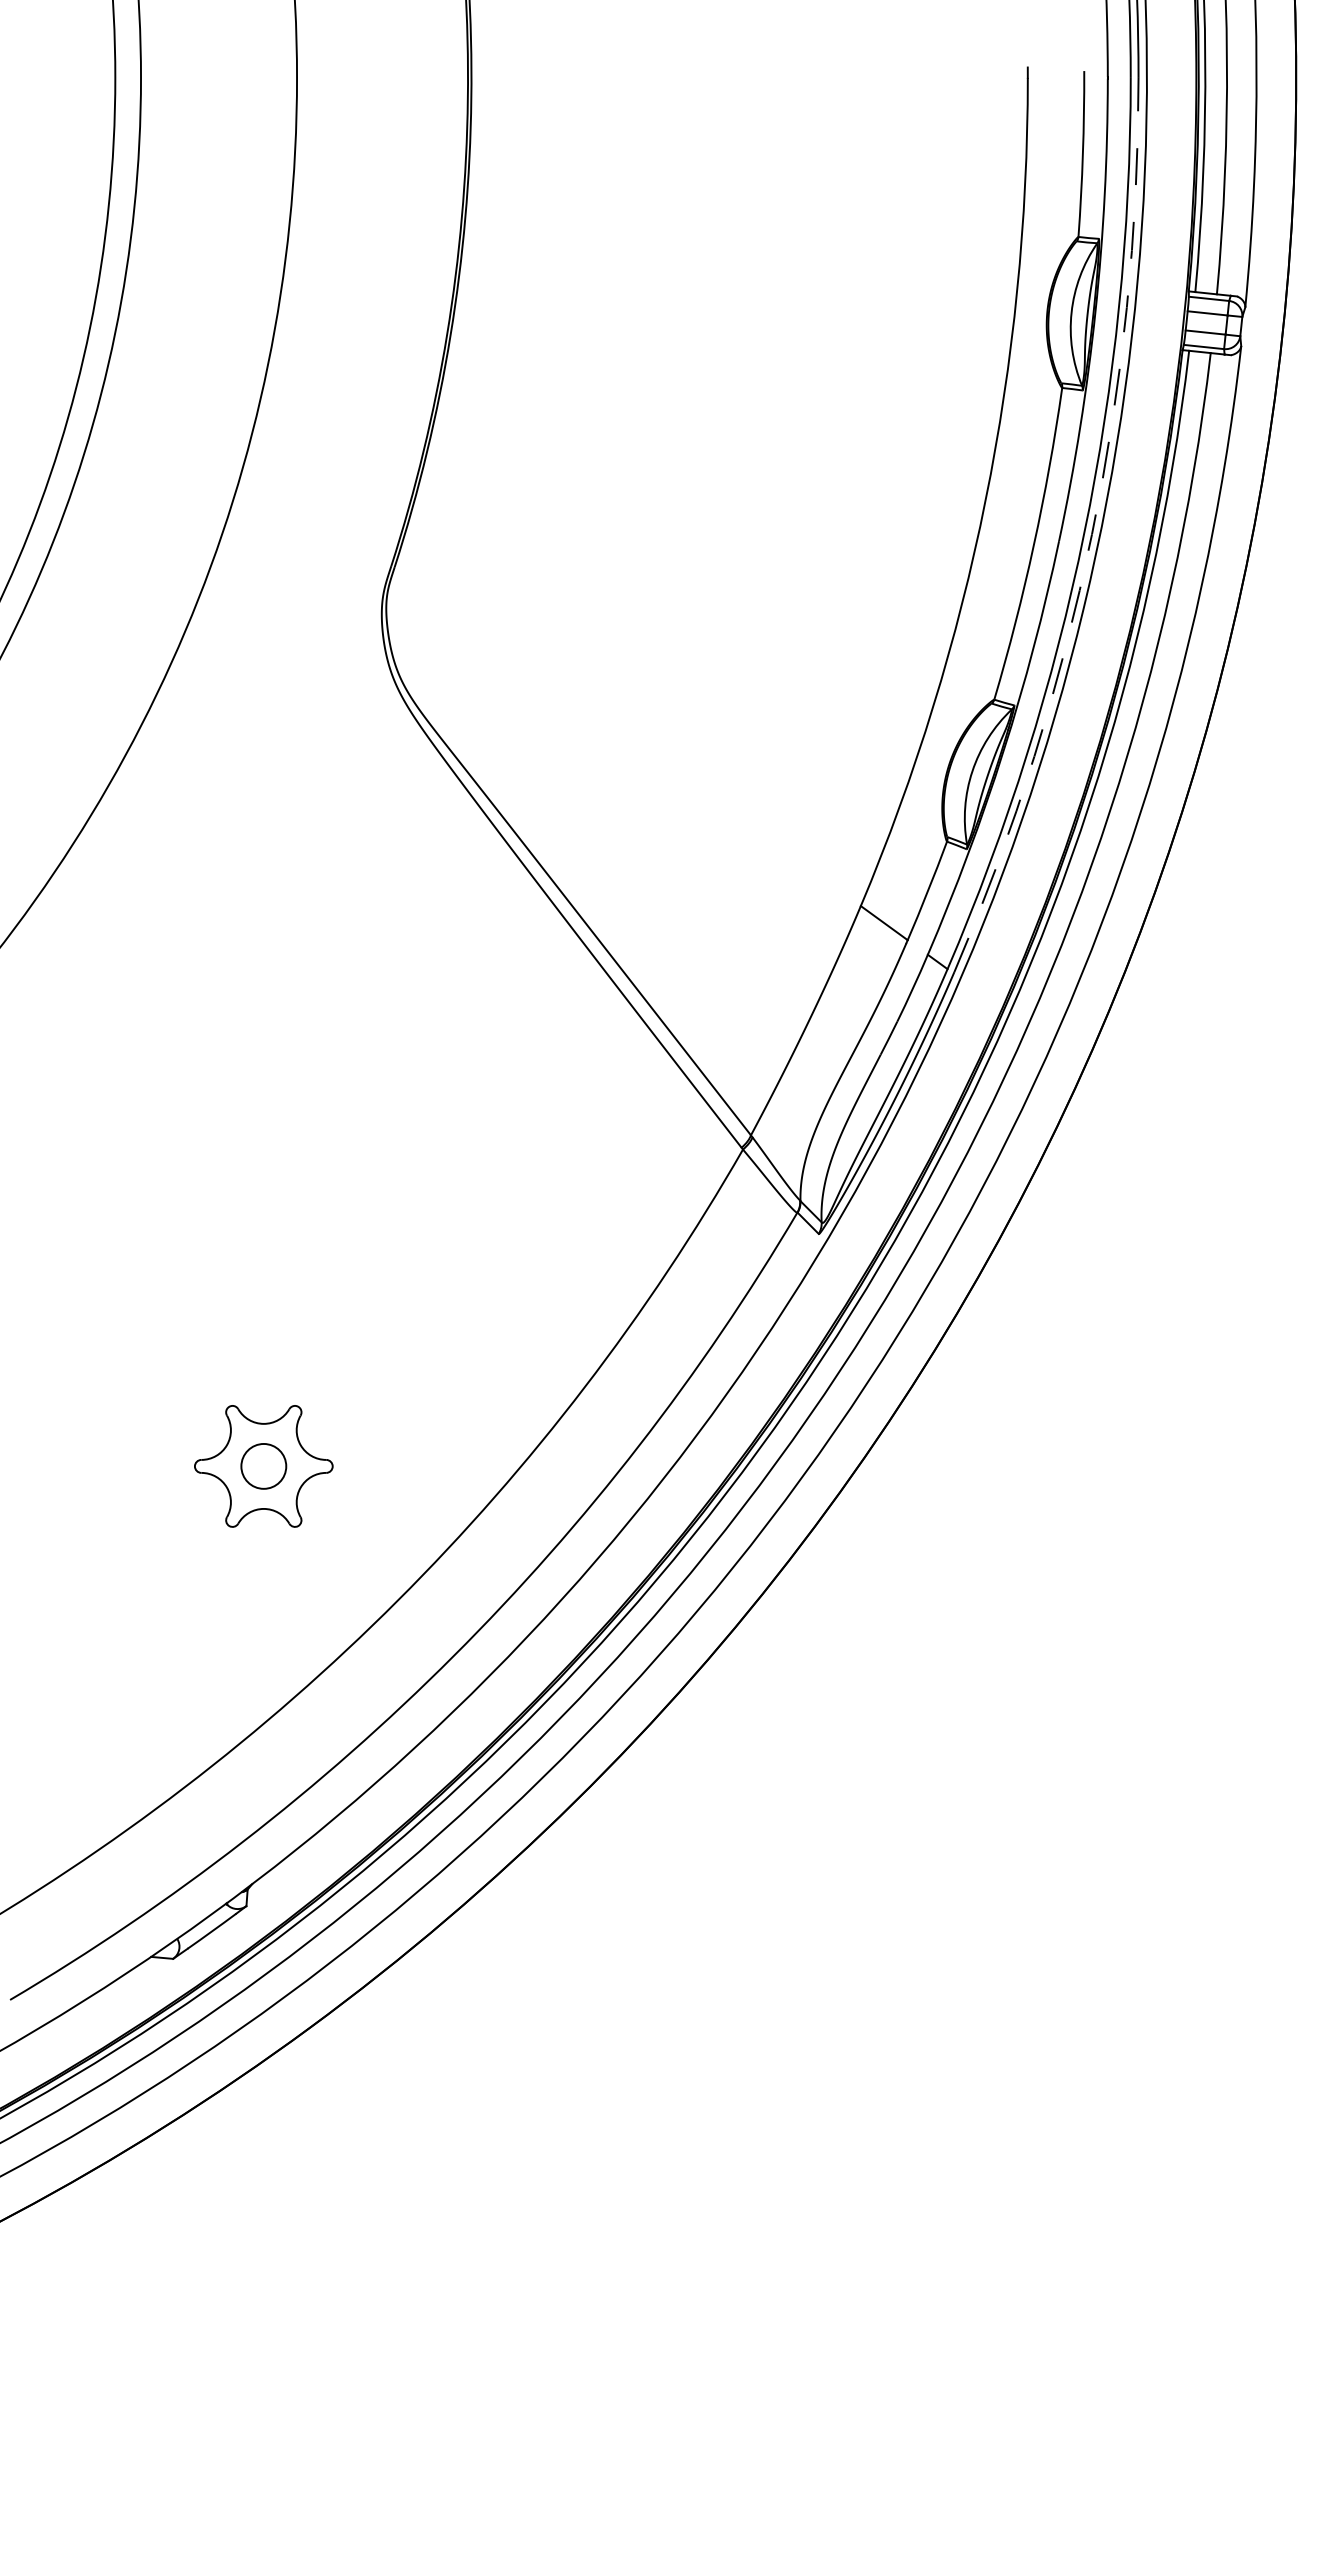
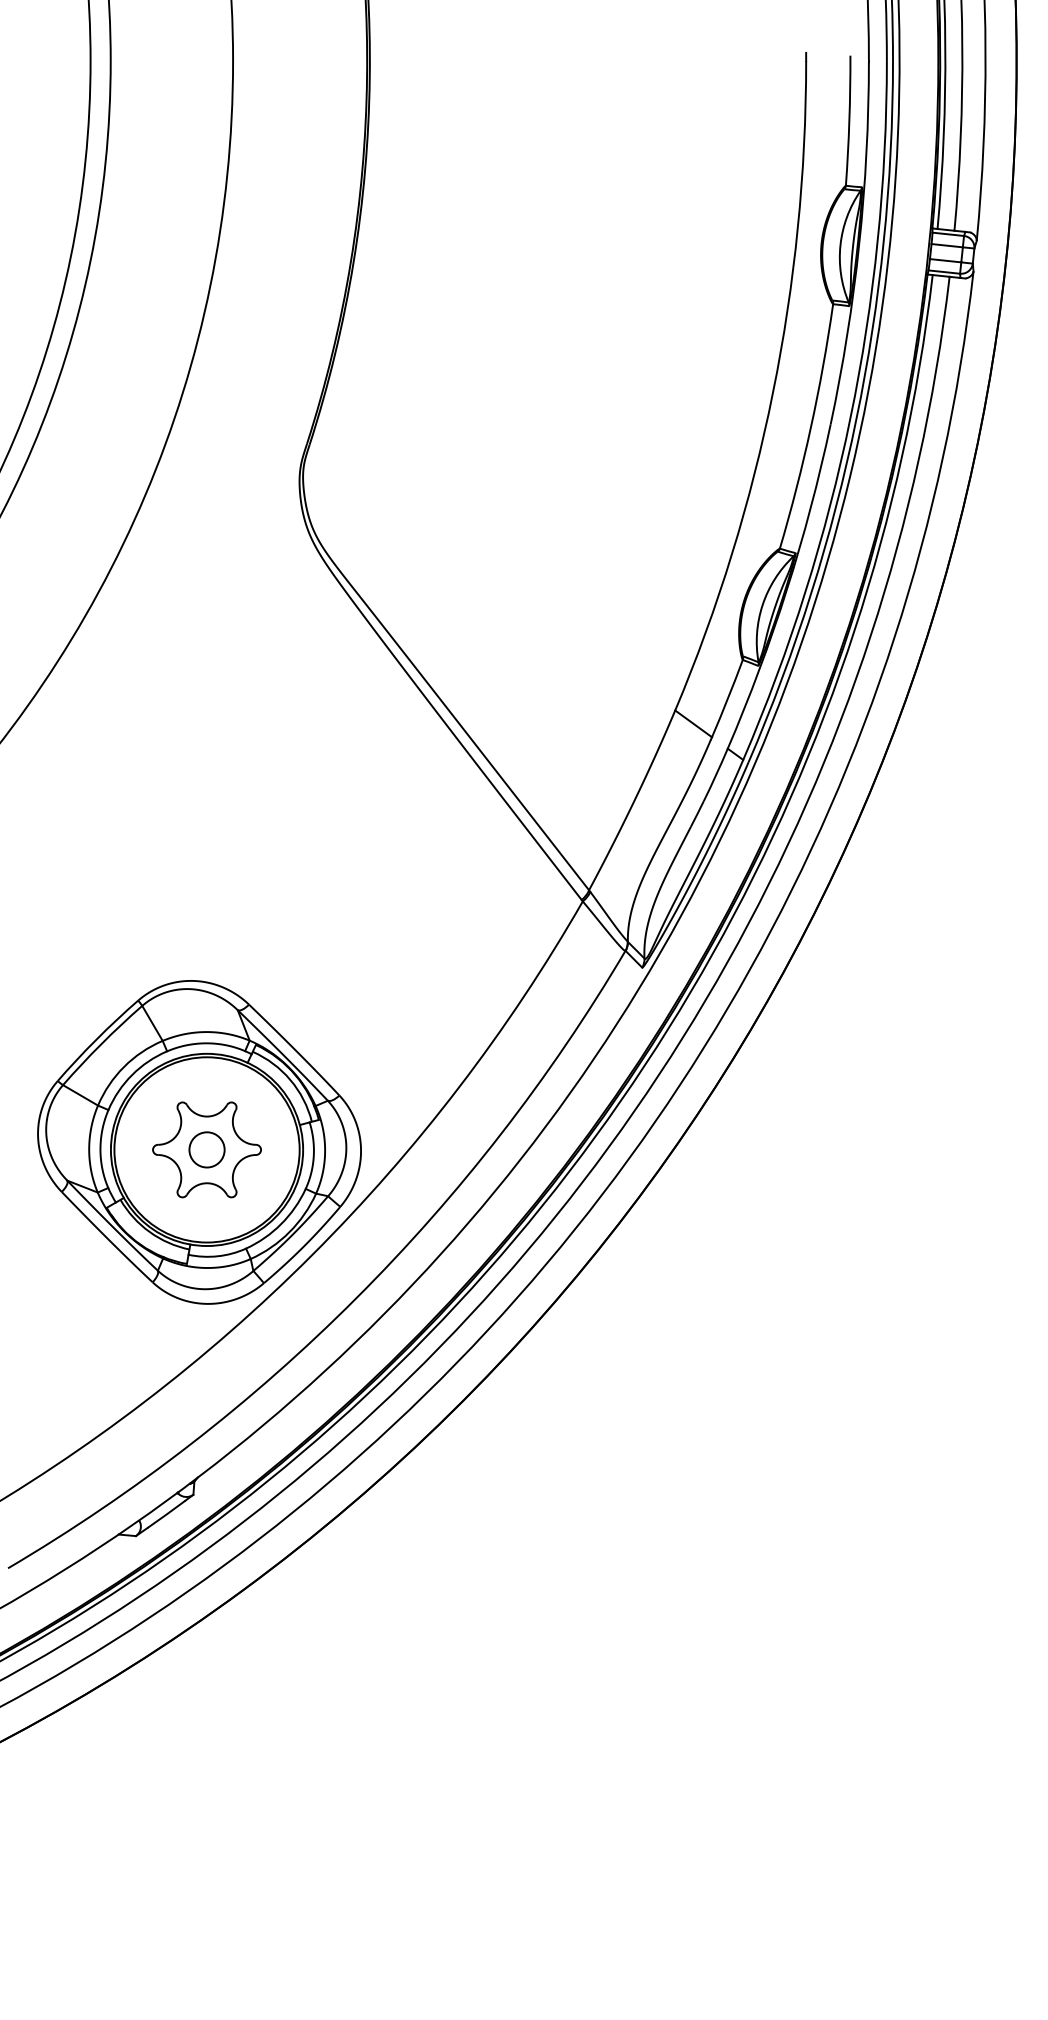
arc: (1092, 534) -> (856, 419), dashed -> solid
part: (254, 1456) -> (199, 1142), added

